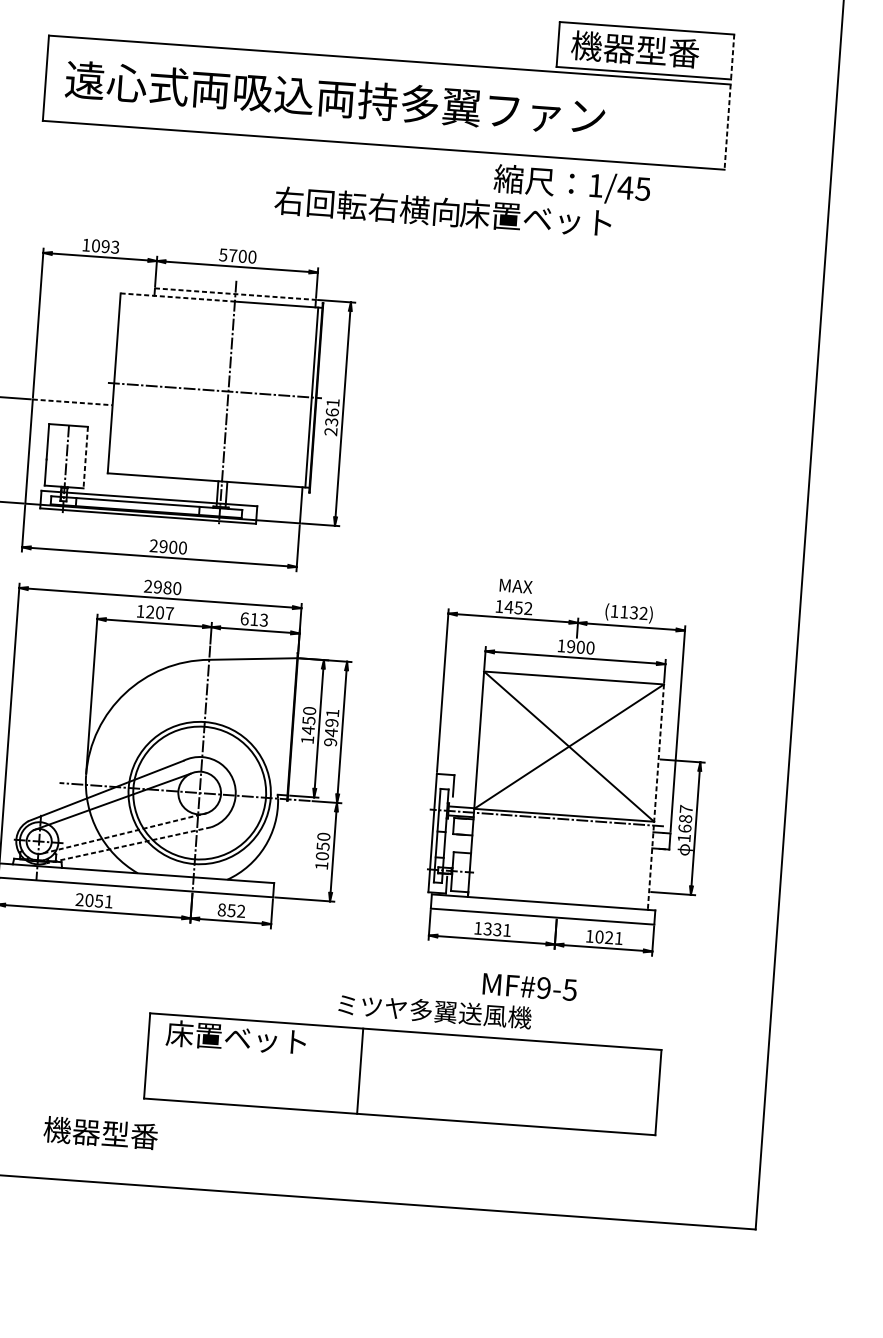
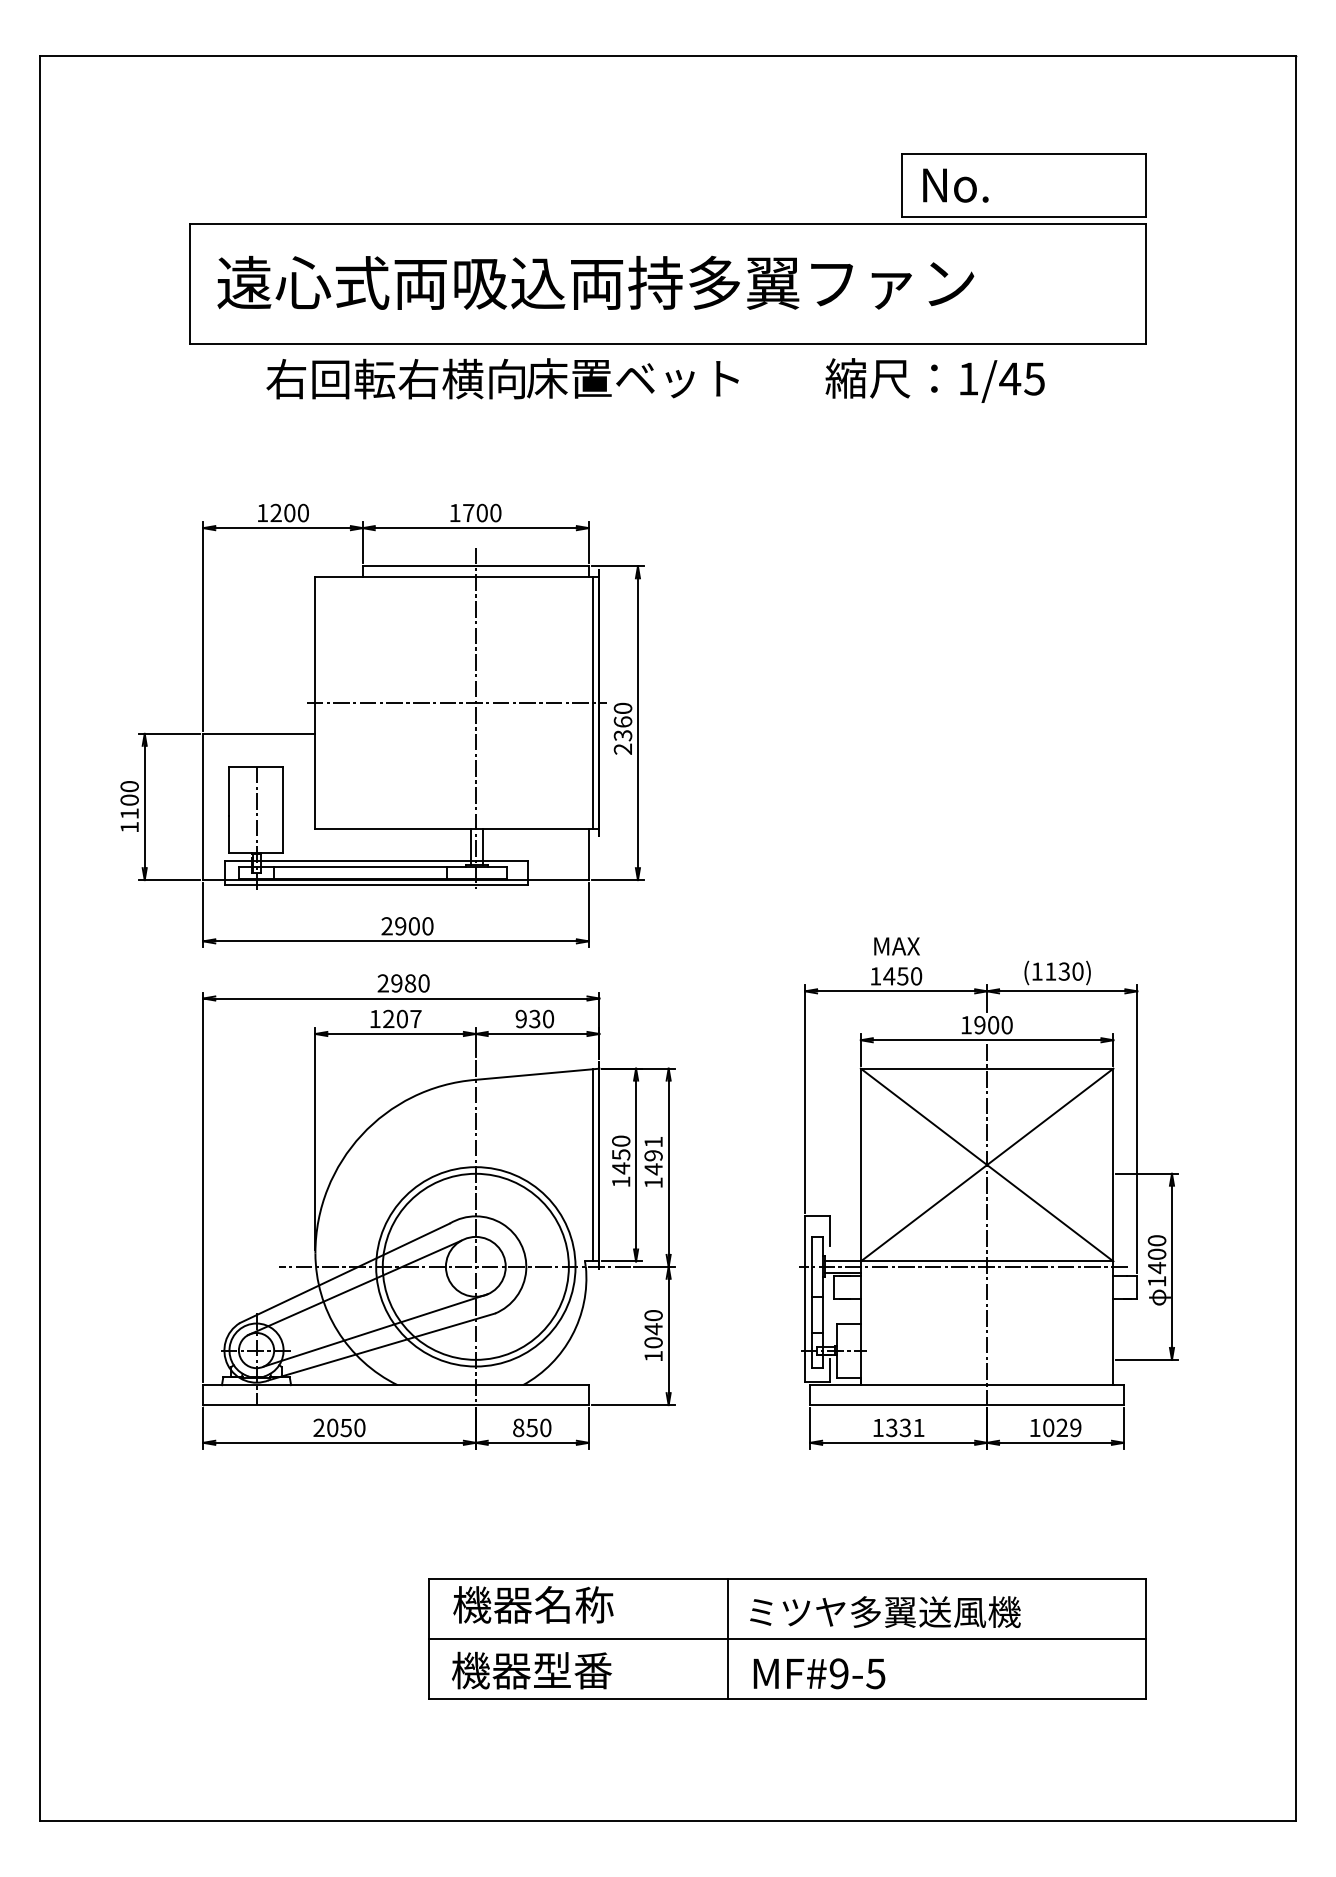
text: (635, 49) -> (1009, 184), 機器型番 -> No.
line: (732, 56) -> (1146, 185), dashed -> solid
line: (727, 126) -> (1146, 283), dashed -> solid
text: (443, 211) -> (502, 378), moved
text: (105, 246) -> (289, 513), 1093 -> 1200
text: (222, 255) -> (454, 513), 5700 -> 1700
line: (235, 294) -> (475, 566), dashed -> solid
line: (178, 297) -> (396, 576), dashed -> solid
line: (72, 402) -> (259, 733), dashed -> solid
text: (332, 402) -> (622, 707), 2361 -> 2360
line: (85, 458) -> (283, 810), dashed -> solid
text: (528, 608) -> (916, 976), 1452 -> 1450
text: (643, 613) -> (1077, 971), (1132) -> (1130)
text: (254, 619) -> (534, 1018), 613 -> 930
line: (287, 726) -> (592, 1165), added
text: (330, 742) -> (653, 1182), 9491 -> 1491
line: (566, 789) -> (987, 1224), added
line: (655, 797) -> (1113, 1227), dashed -> solid
text: (685, 819) -> (1156, 1254), 1687 -> 1400
line: (124, 833) -> (375, 1330), dashed -> solid
line: (128, 844) -> (381, 1346), dashed -> solid
text: (323, 846) -> (653, 1329), 1050 -> 1040
text: (108, 901) -> (359, 1427), 2051 -> 2050
text: (241, 911) -> (545, 1427), 852 -> 850
text: (618, 938) -> (1075, 1427), 1021 -> 1029
text: (529, 986) -> (819, 1673), moved
text: (435, 1010) -> (885, 1611), moved
text: (236, 1037) -> (551, 1604), 床置ベット -> 機器名称
line: (402, 1074) -> (787, 1639), added
text: (100, 1132) -> (531, 1670), moved

